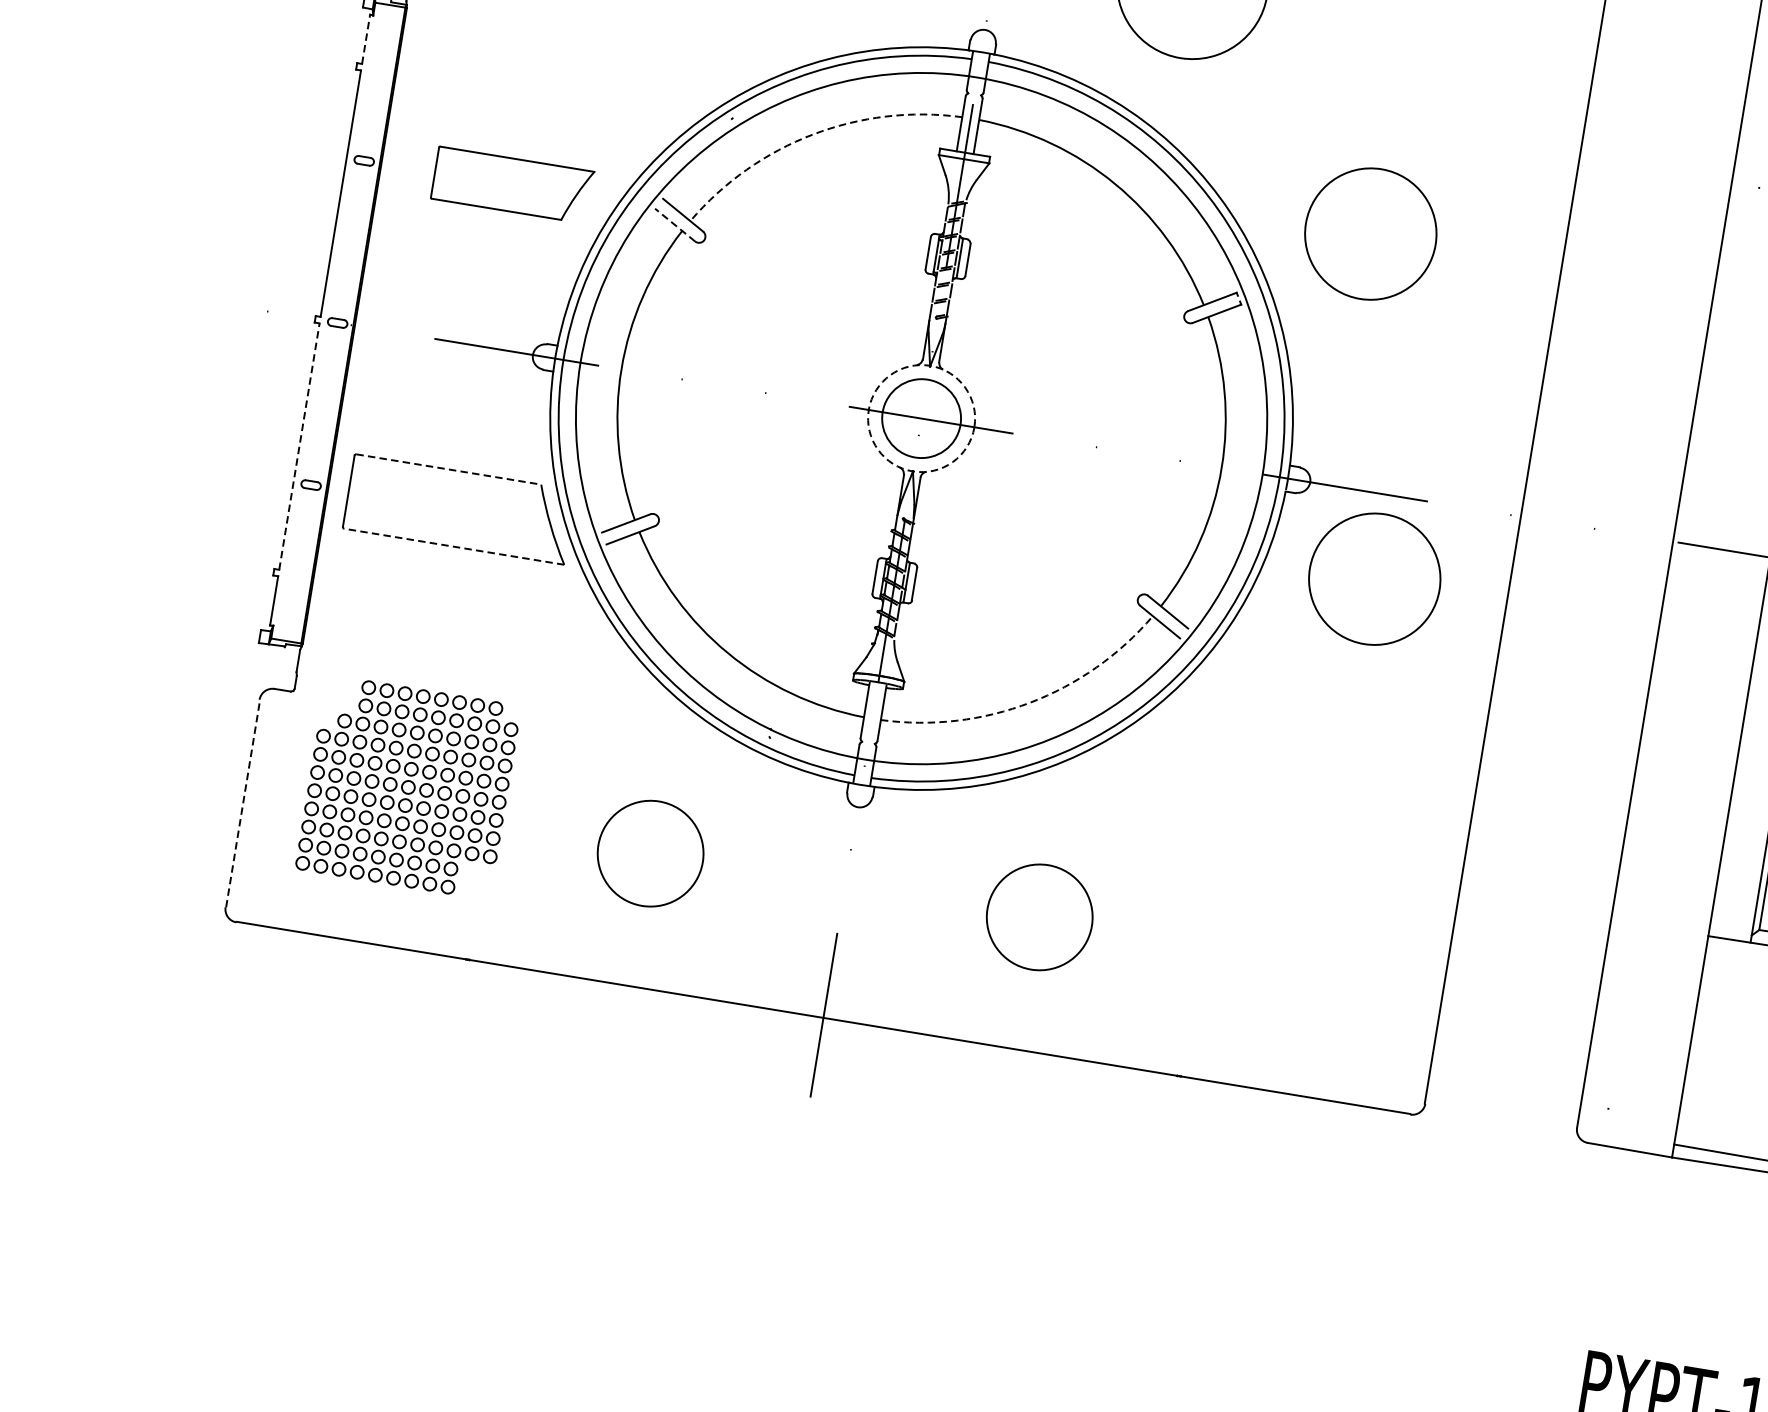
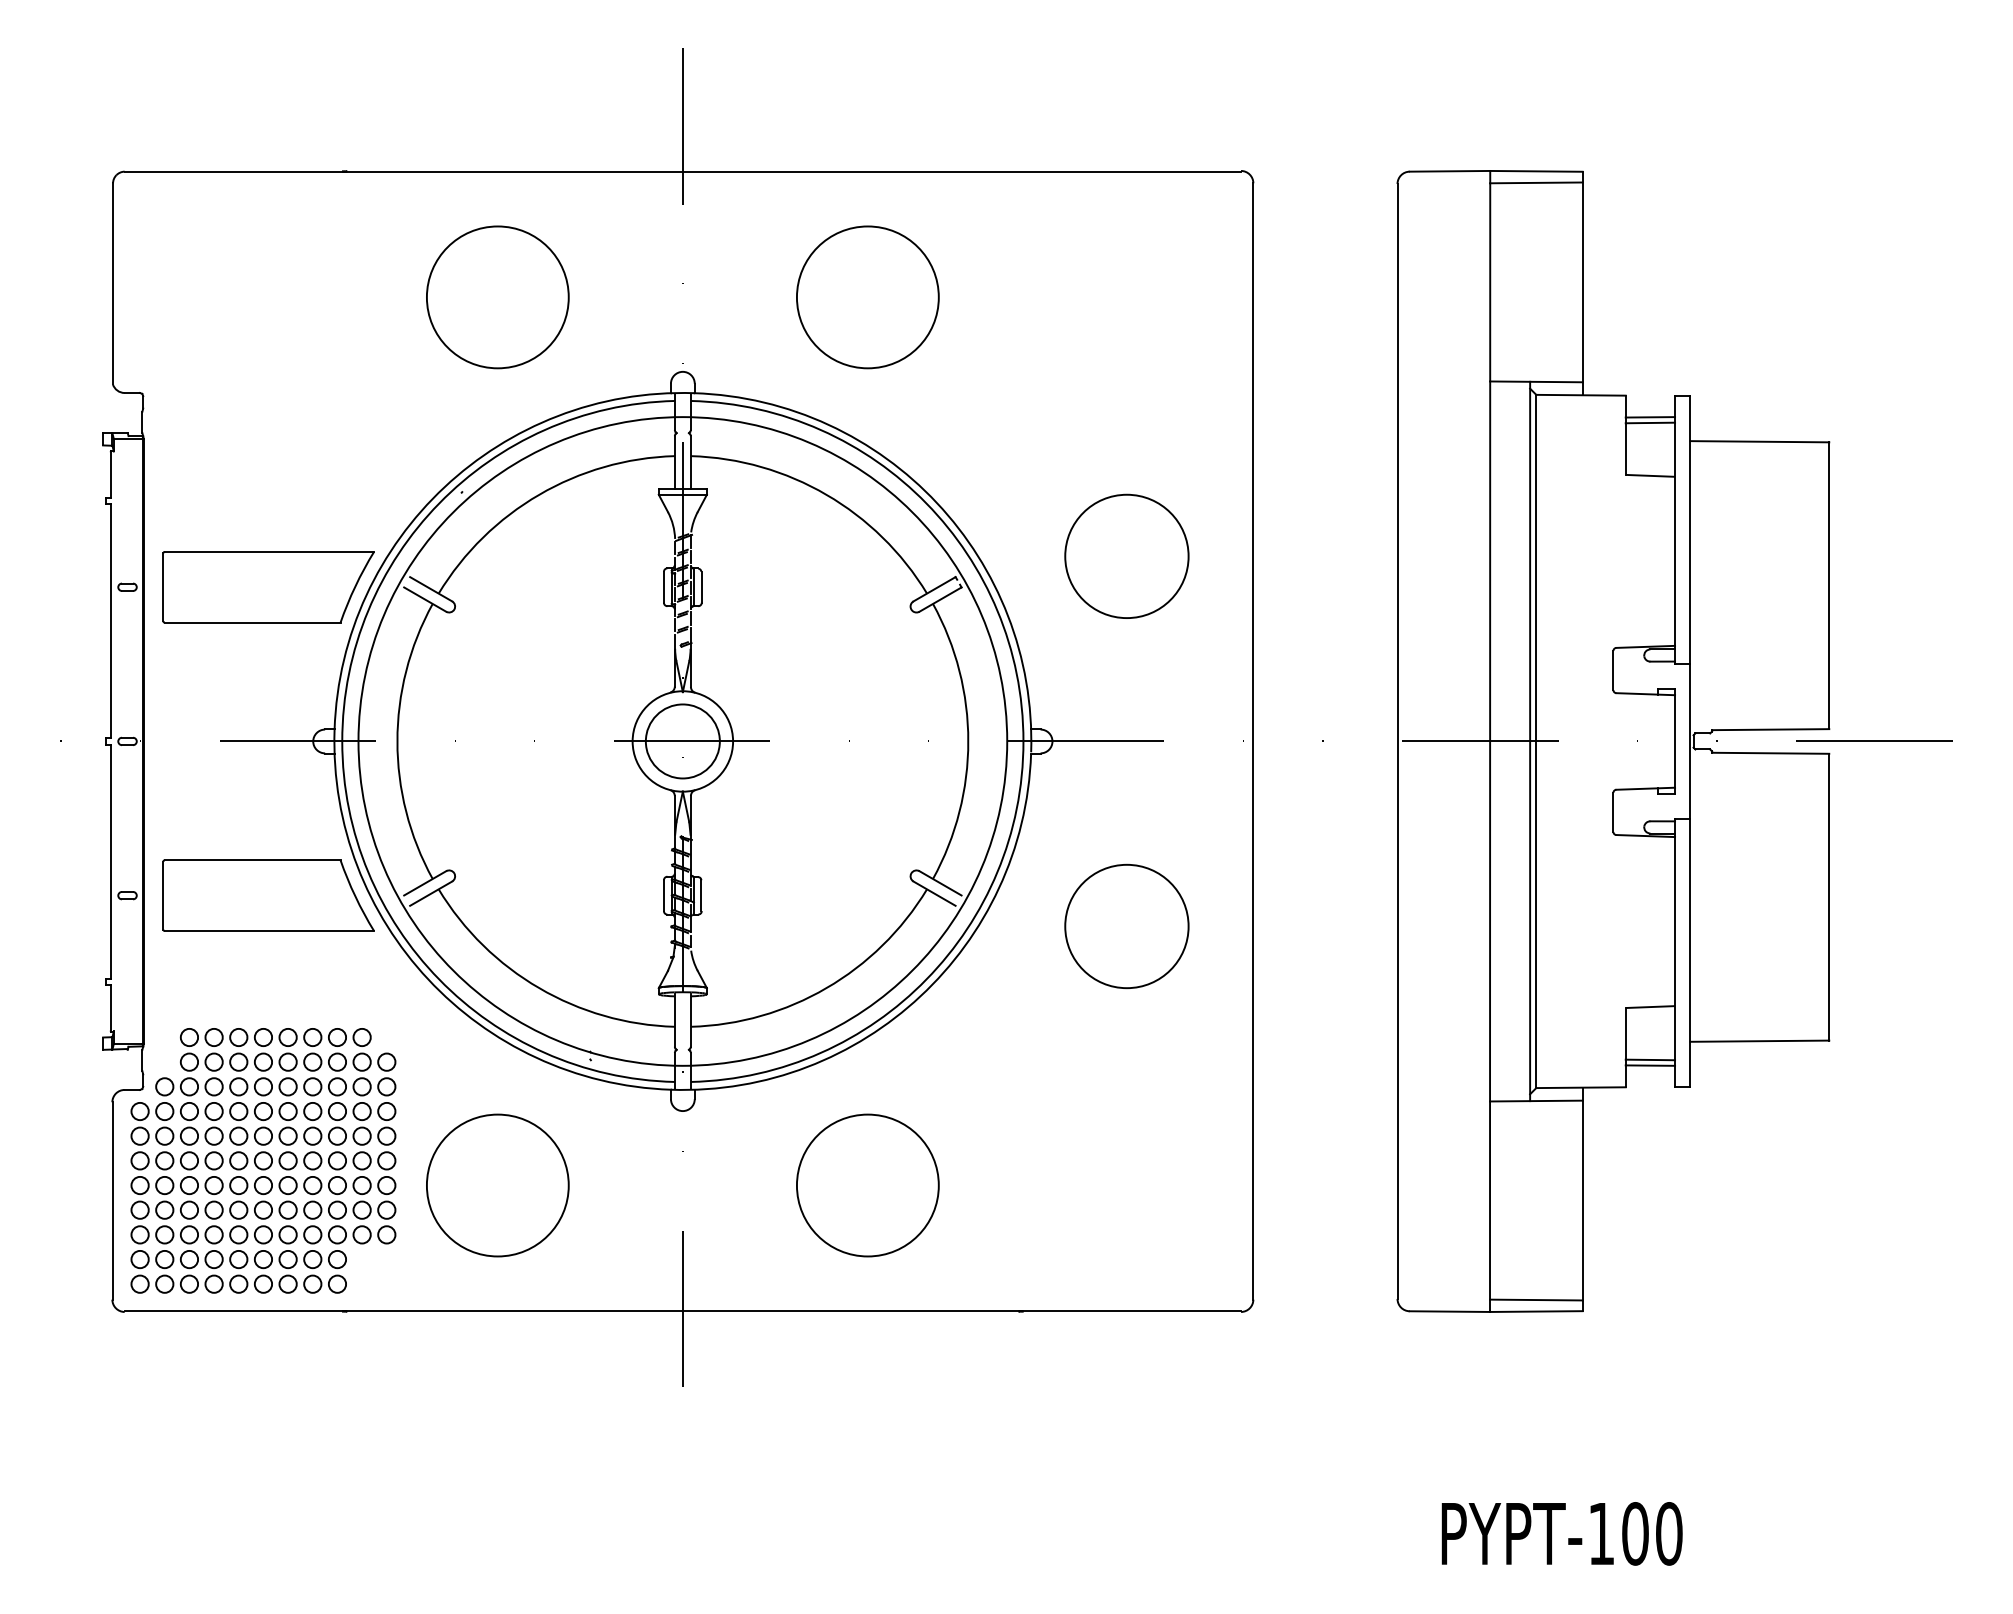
line: (365, 39) -> (110, 474), dashed -> solid
arc: (813, 134) -> (539, 494), dashed -> solid
part: (512, 185) -> (268, 587), size x1.43
line: (674, 224) -> (424, 599), dashed -> solid
circle: (1370, 233) -> (1126, 555), moved
circle: (921, 418) -> (682, 741), dashed -> solid
line: (299, 446) -> (110, 861), dashed -> solid
line: (448, 469) -> (252, 860), dashed -> solid
line: (454, 547) -> (269, 931), dashed -> solid
circle: (1374, 579) -> (1126, 926), moved
arc: (1030, 703) -> (826, 988), dashed -> solid
part: (408, 787) -> (263, 1160), size x1.43
line: (242, 803) -> (112, 1200), dashed -> solid
circle: (650, 853) -> (497, 1185), size x1.43
circle: (1039, 917) -> (867, 1185), size x1.43

